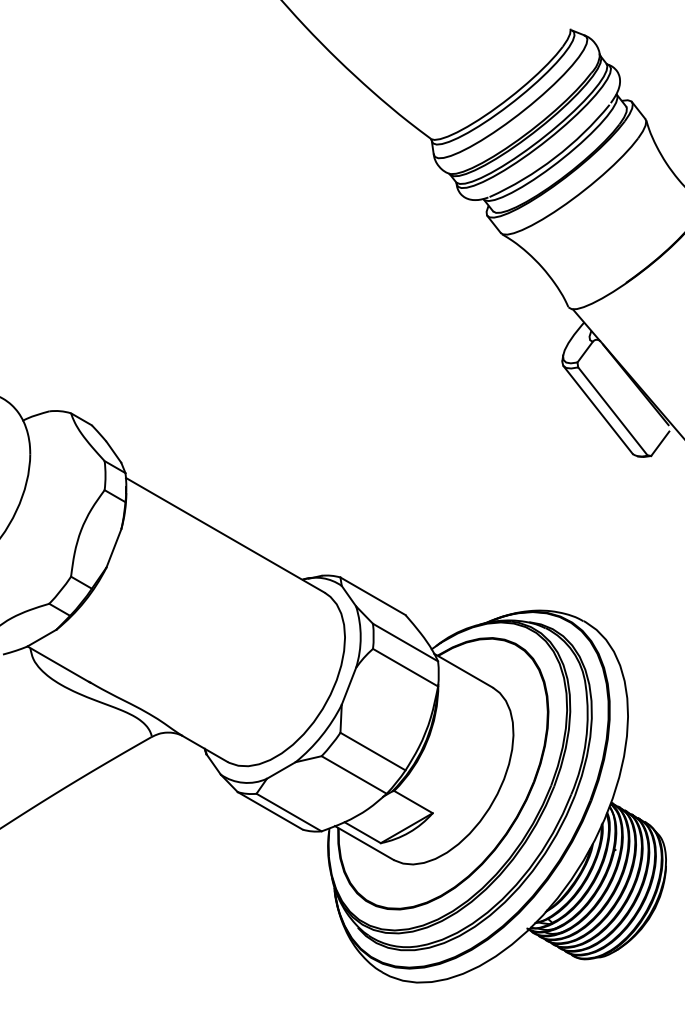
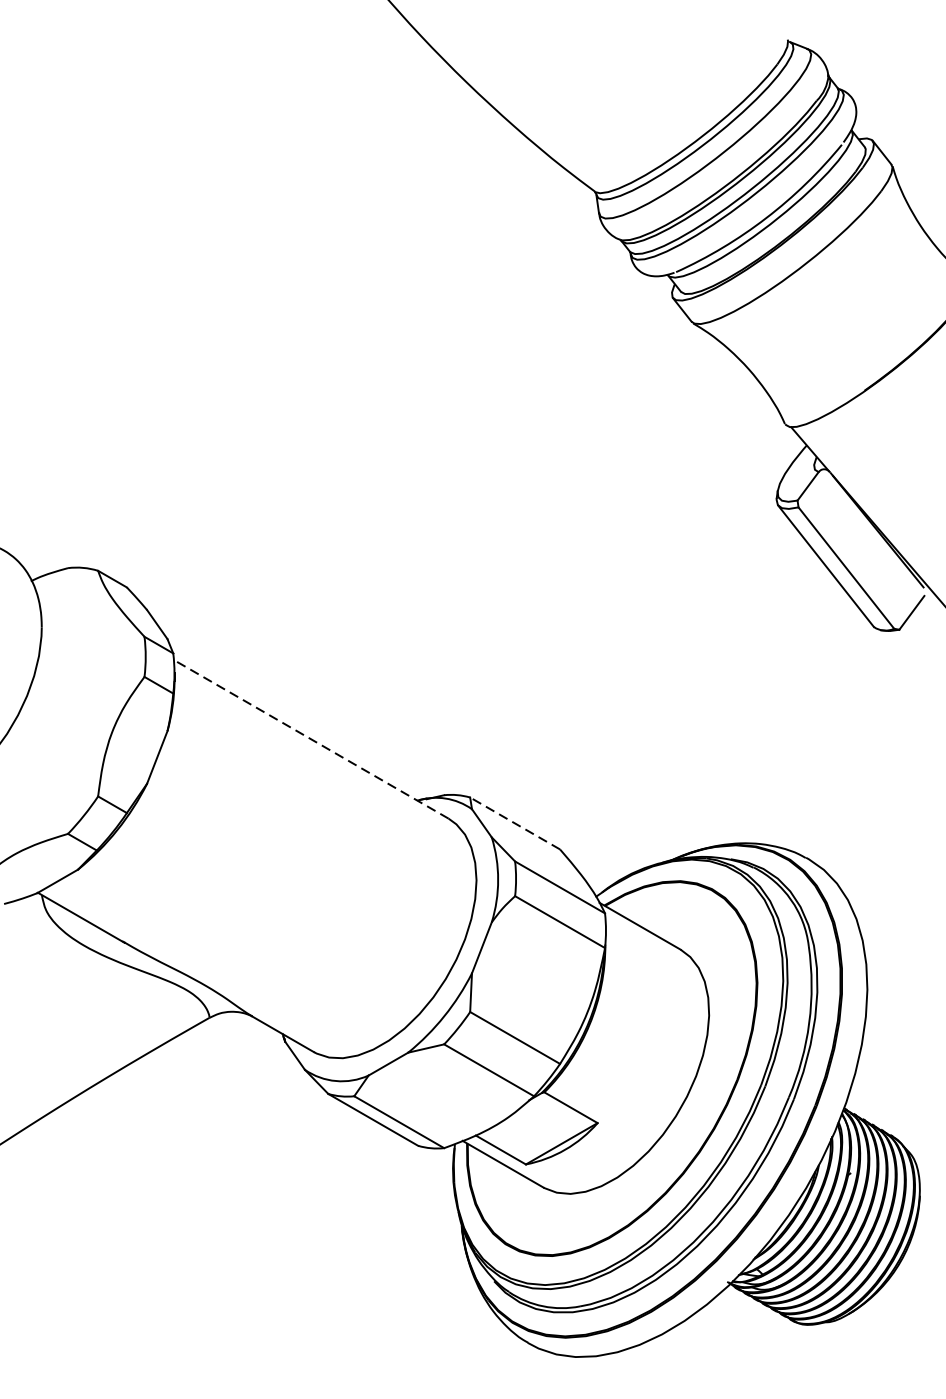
line: (225, 535) -> (311, 739), solid -> dashed
line: (373, 596) -> (515, 823), solid -> dashed

